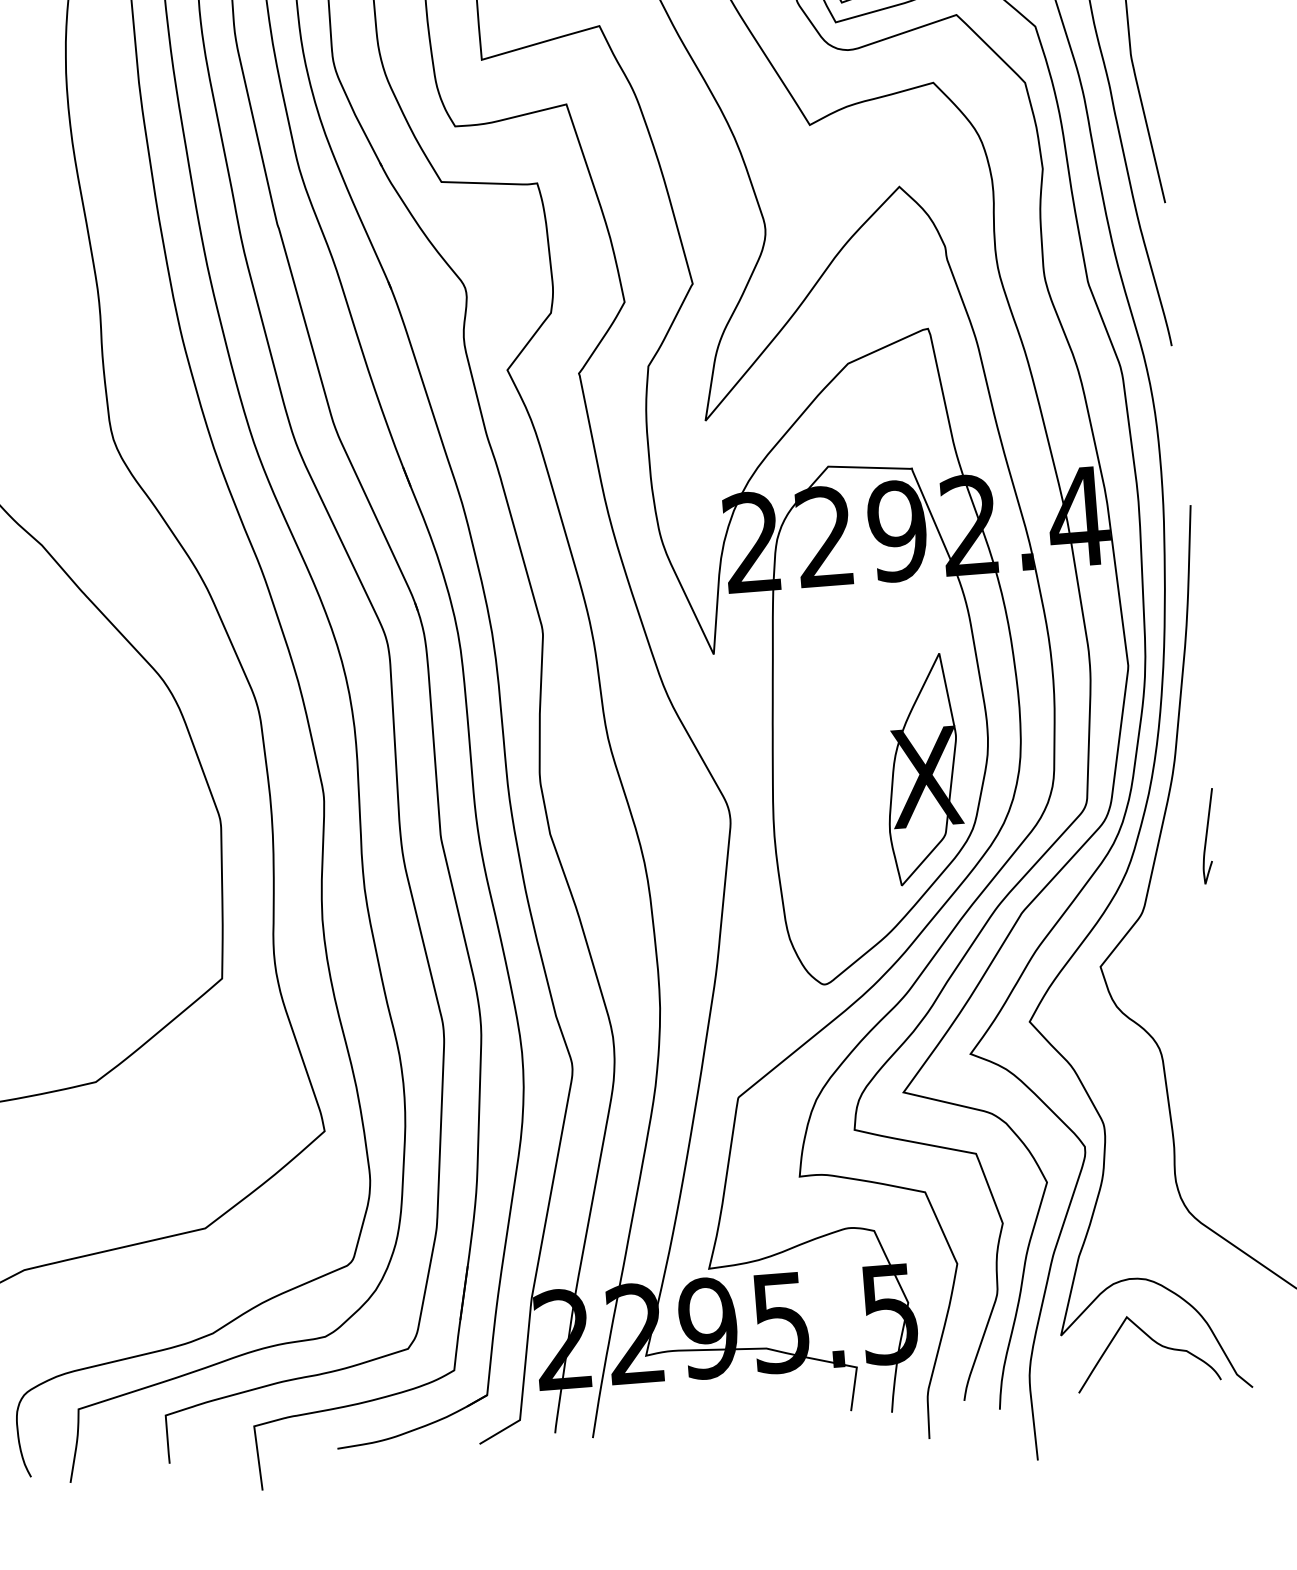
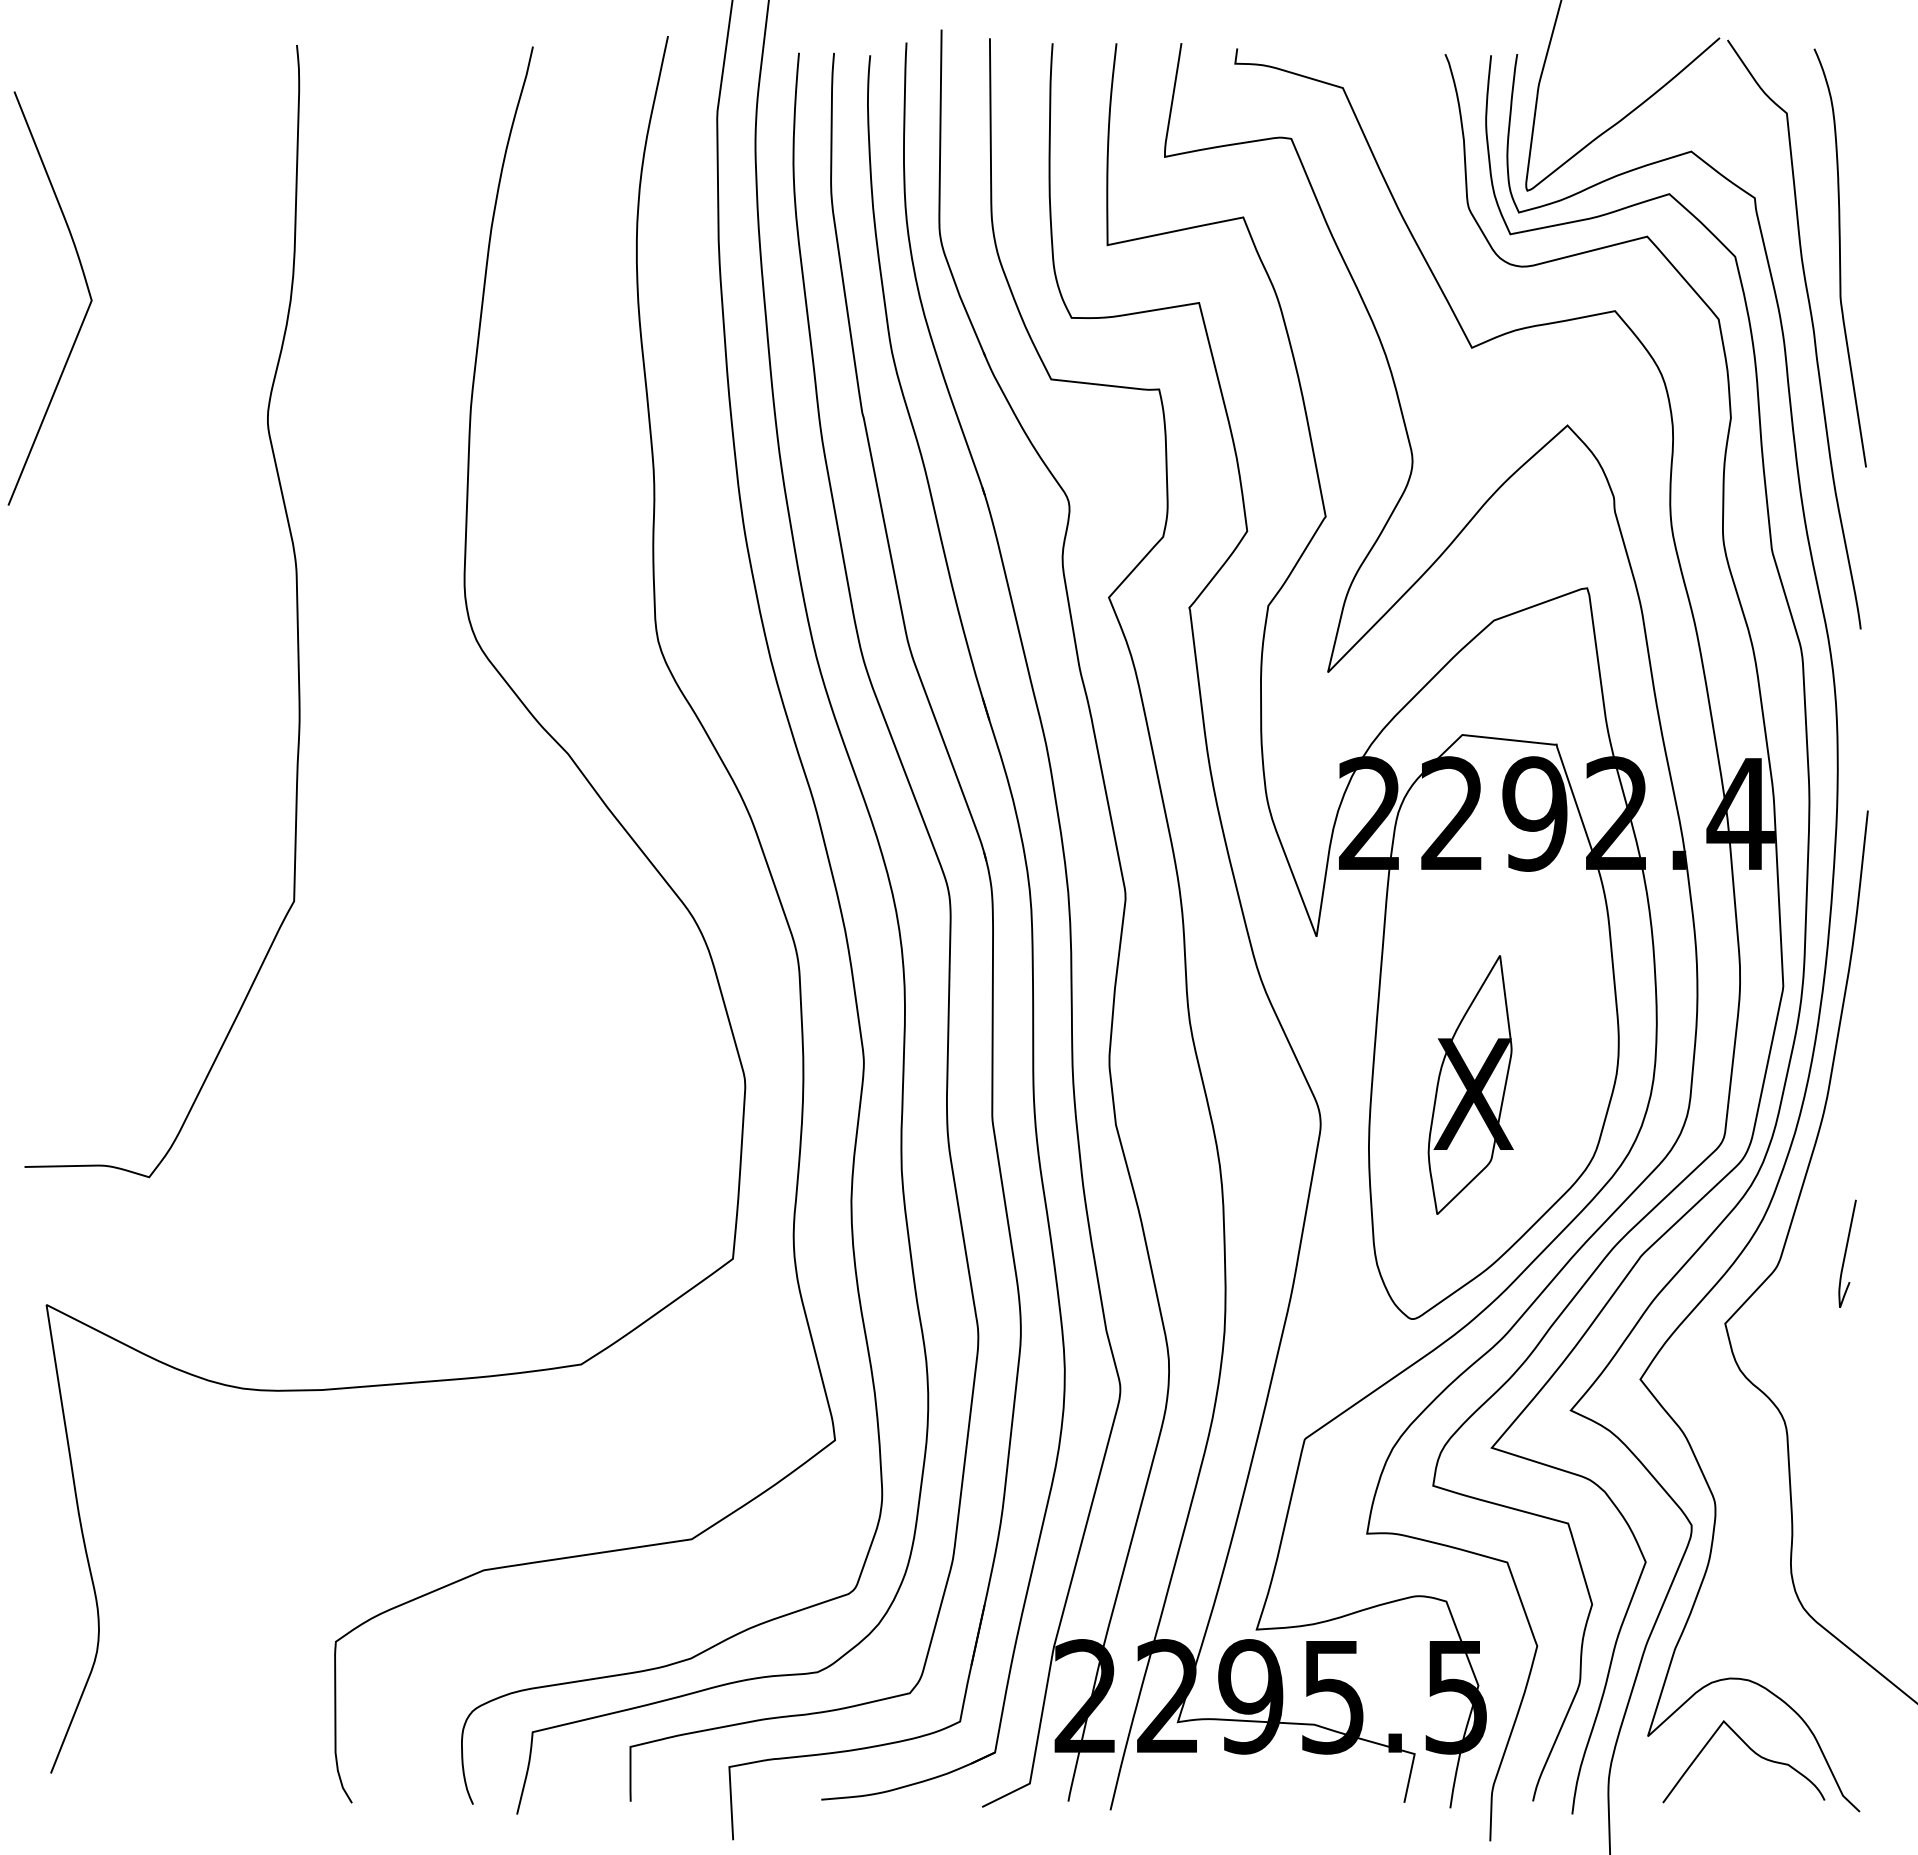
part: (922, 768) -> (1470, 1084), moved
curve: (1207, 836) -> (1846, 1253), moved

